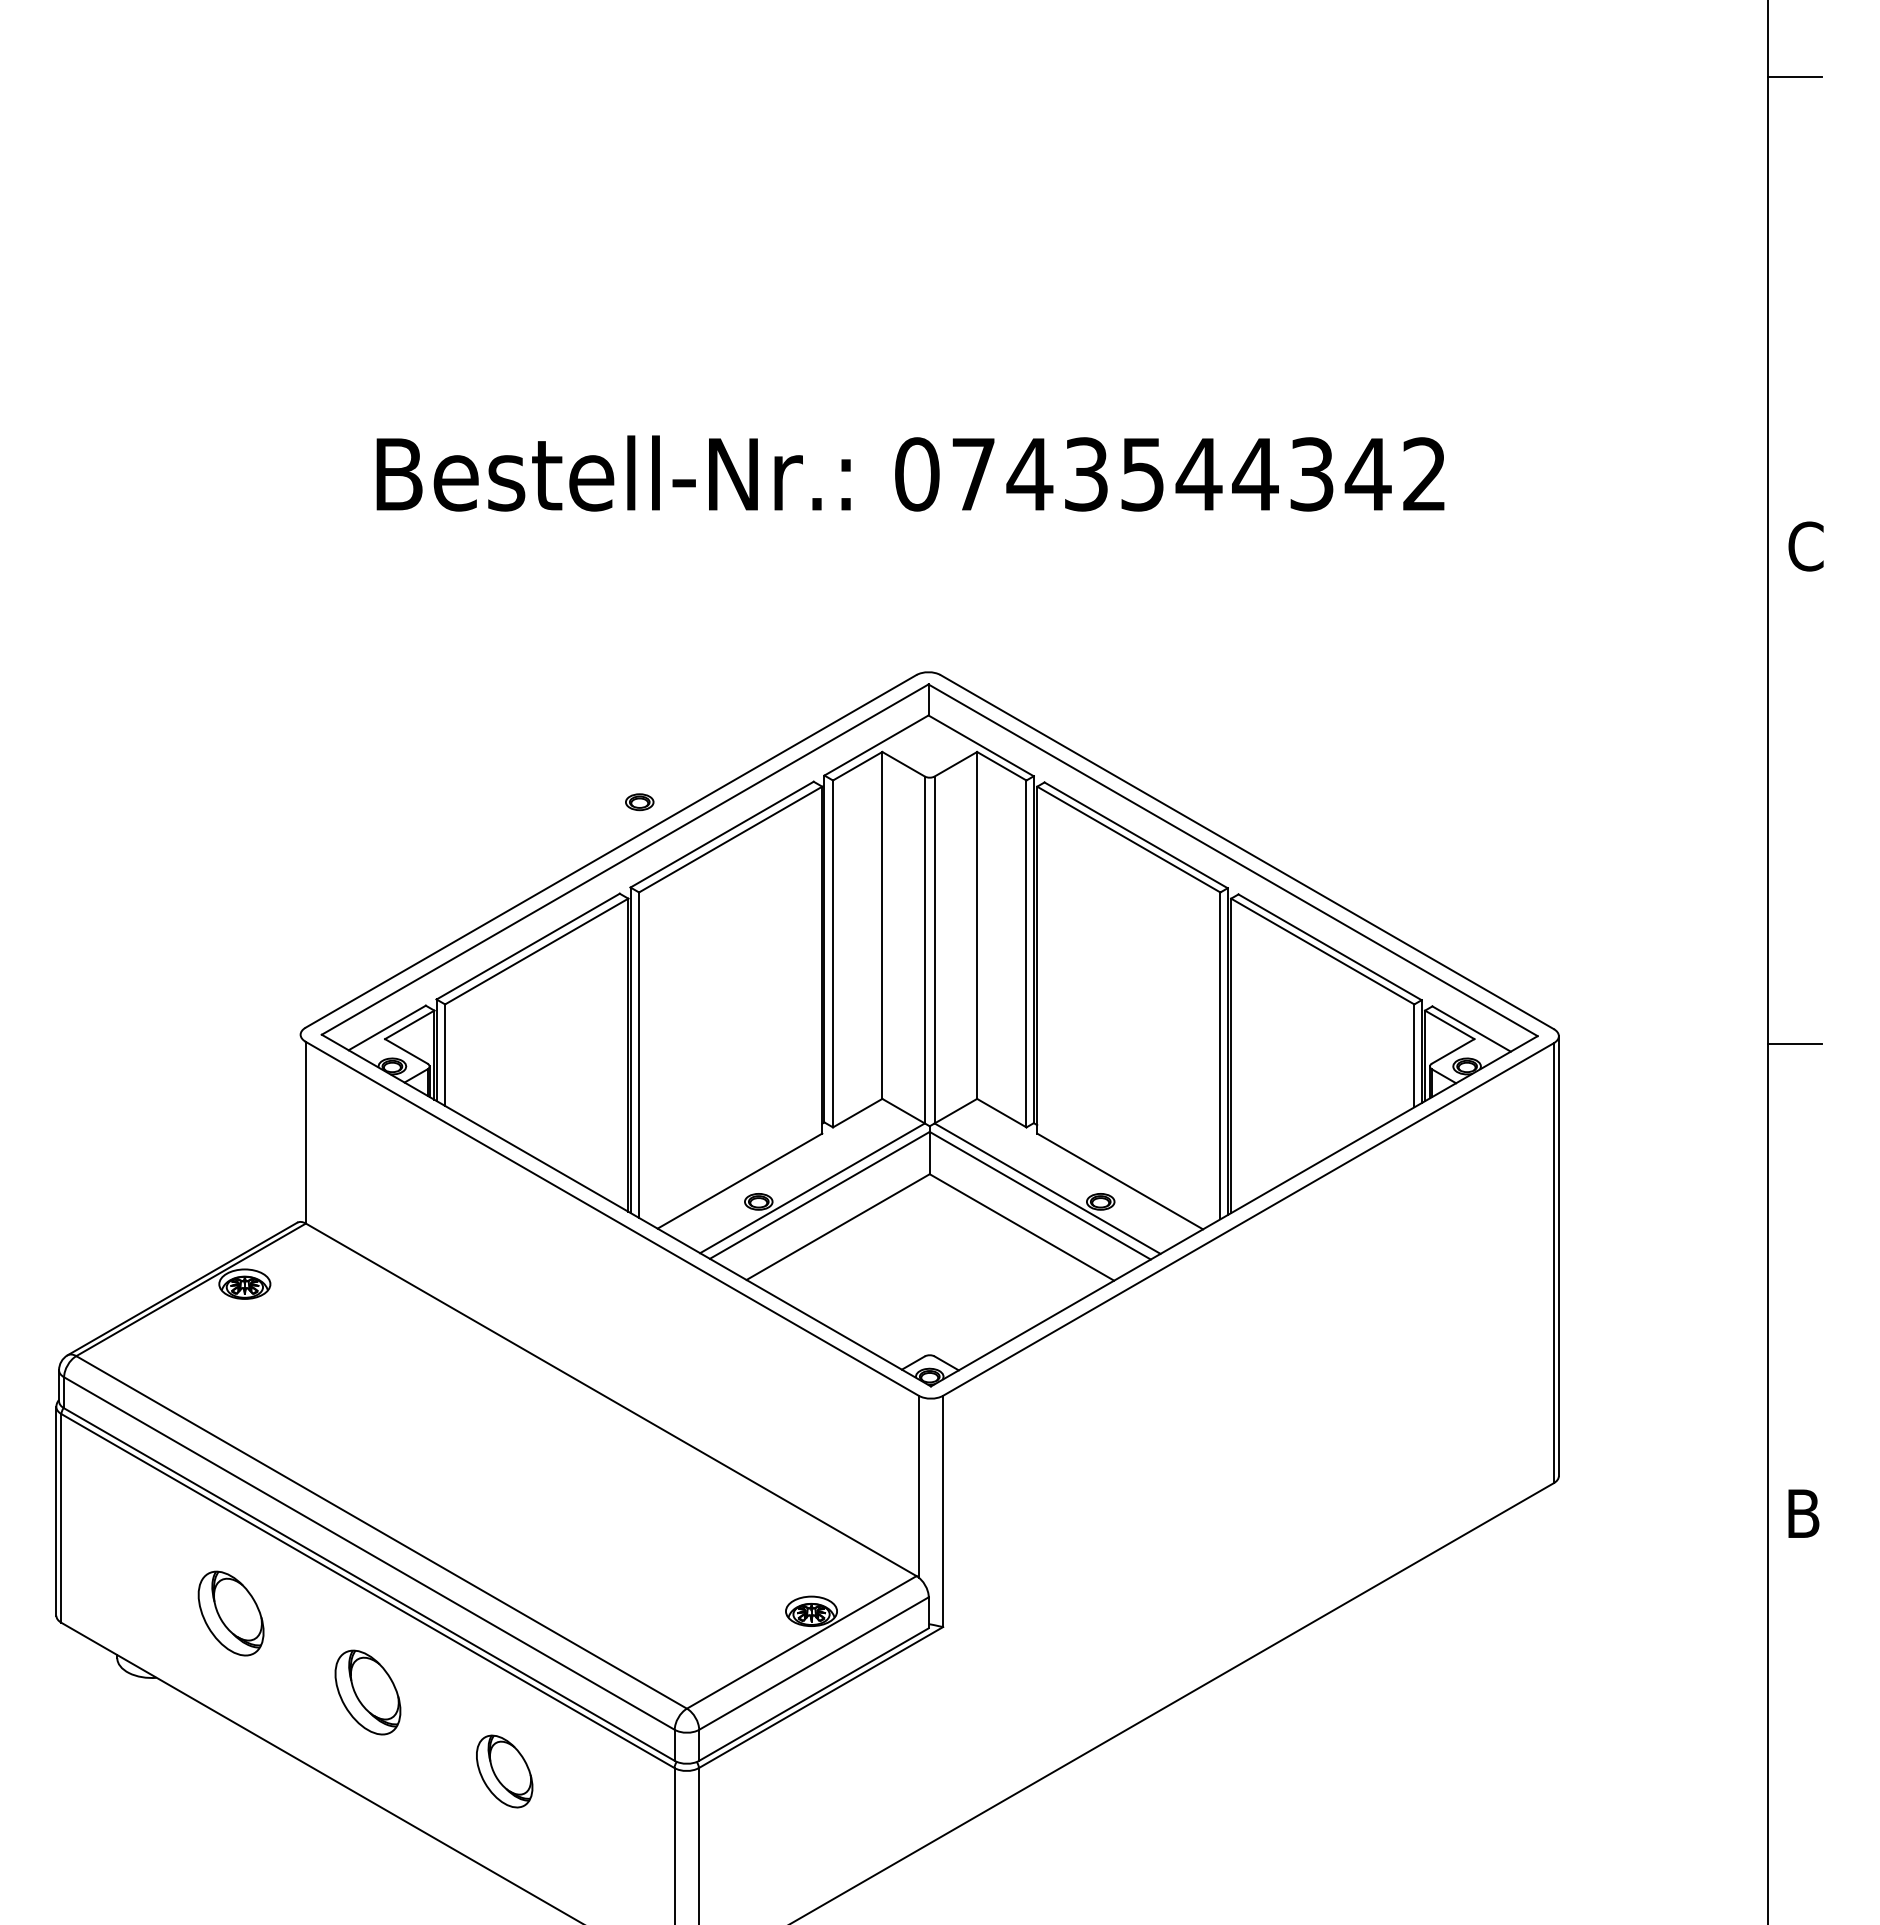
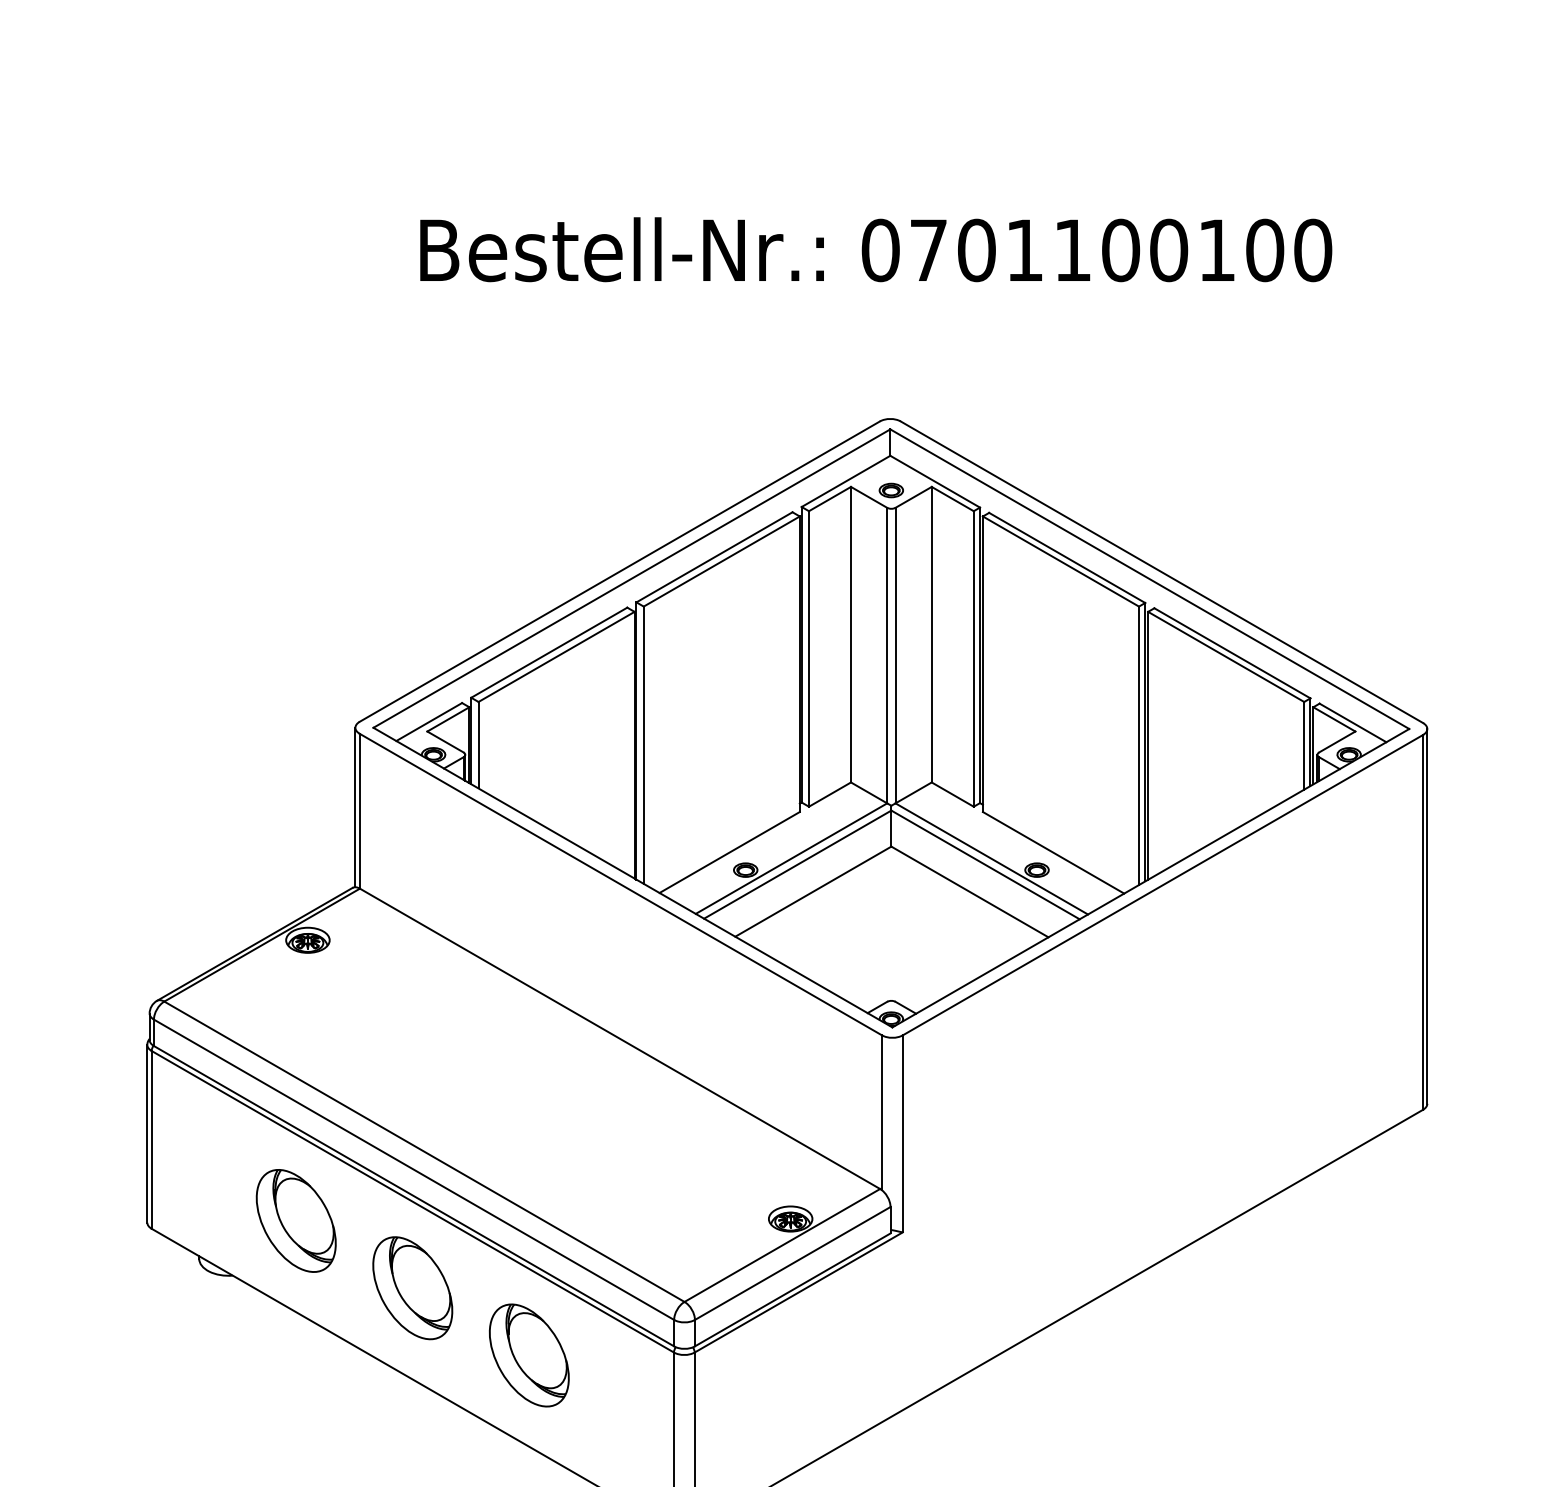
text: (1226, 474) -> (1144, 250), 0743544342 -> 0701100100
part: (639, 802) -> (891, 490), moved
line: (300, 1127) -> (355, 806), added
part: (230, 1613) -> (295, 1220), size x1.43
part: (367, 1692) -> (412, 1288), size x1.43
part: (504, 1771) -> (529, 1355), size x1.67

